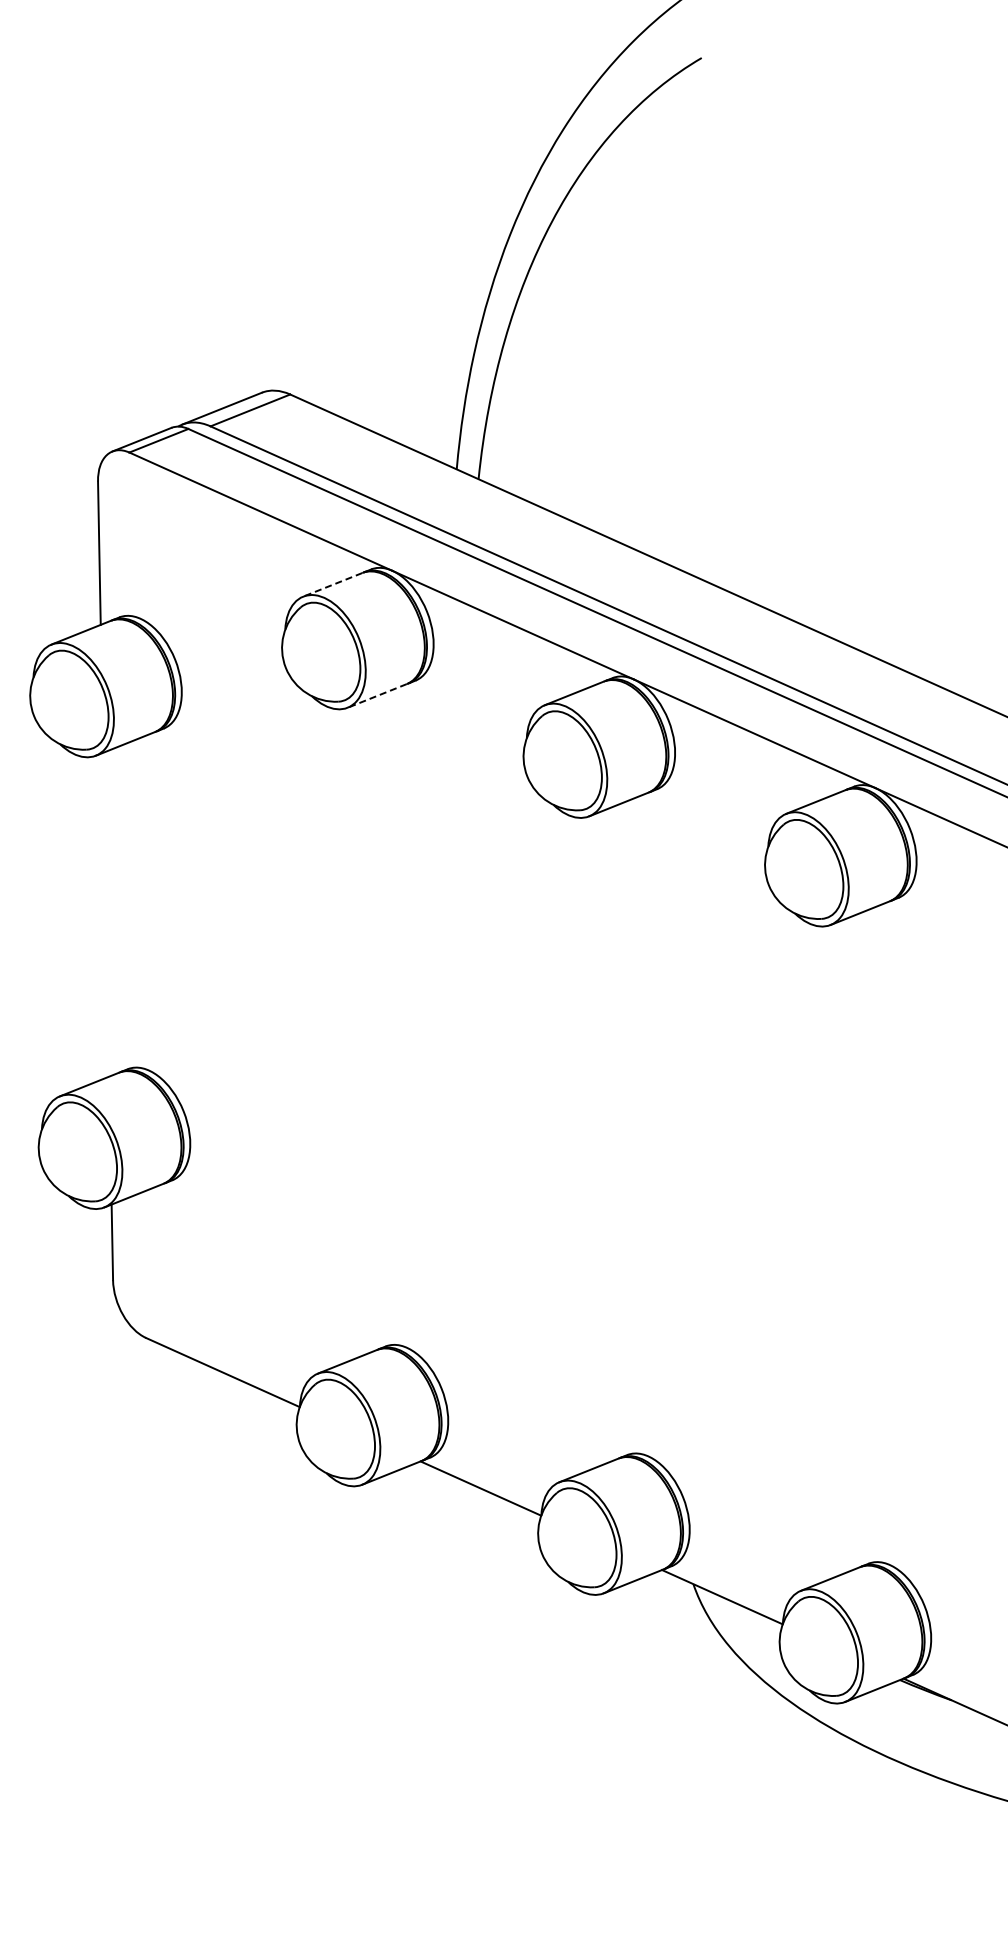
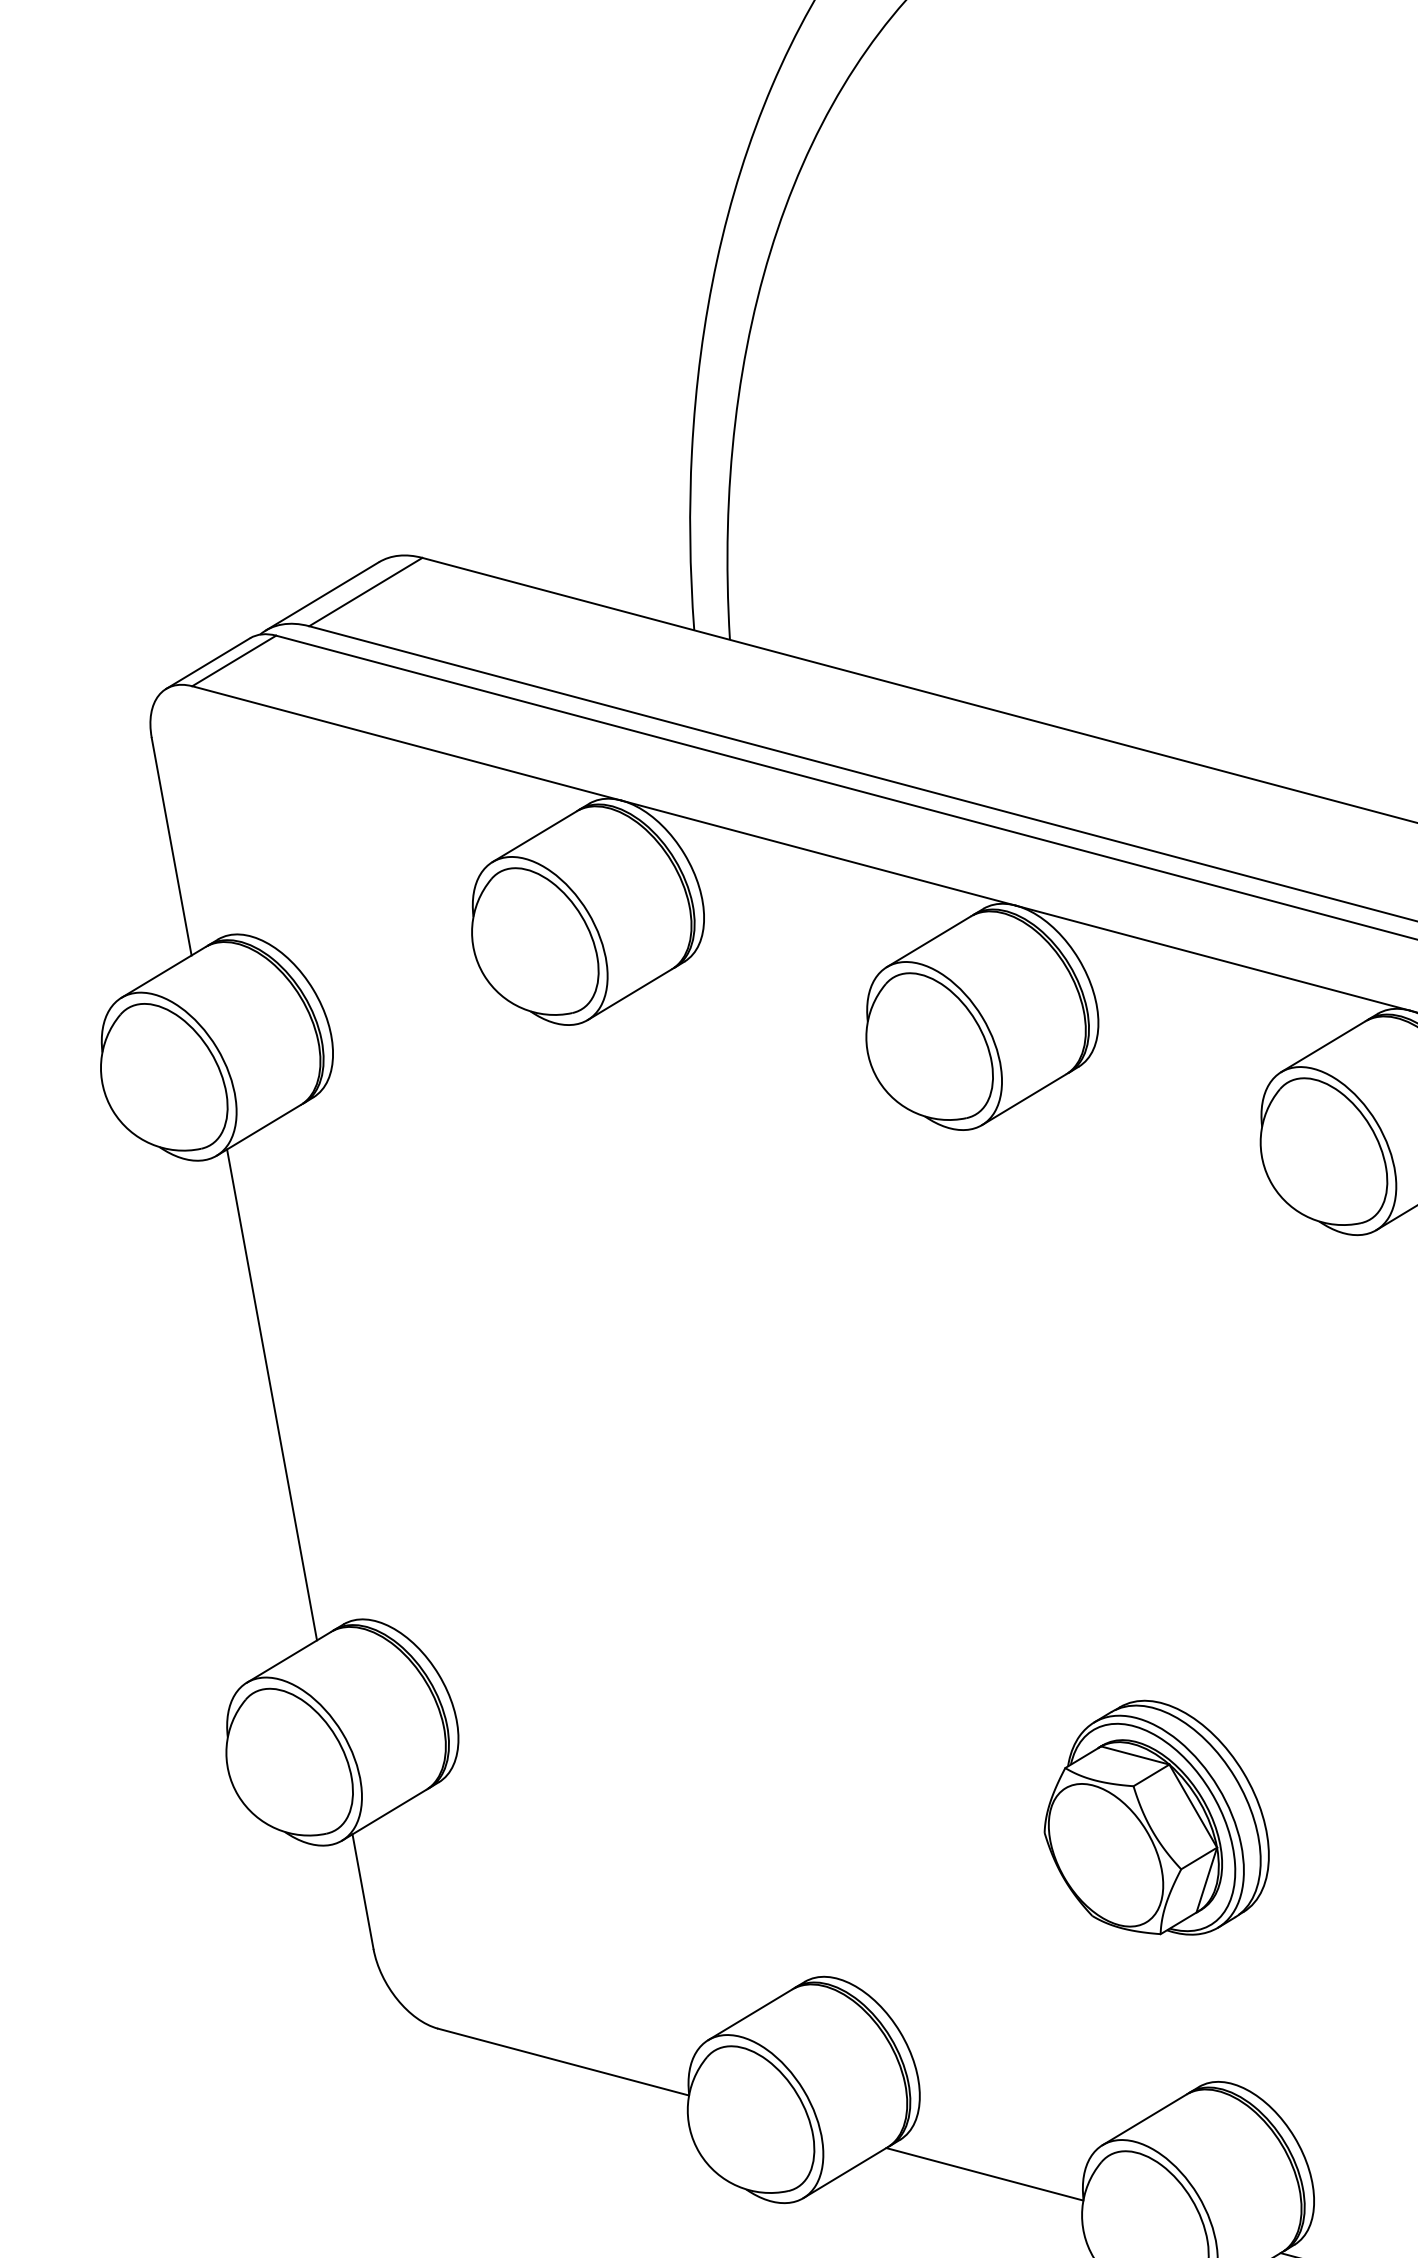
line: (332, 584) -> (533, 836), dashed -> solid
line: (377, 695) -> (630, 993), dashed -> solid
line: (106, 914) -> (272, 1394), added
part: (626, 1279) -> (1154, 1820), added

